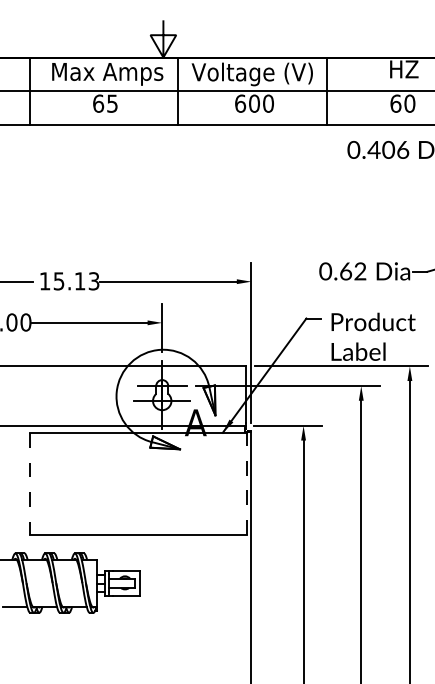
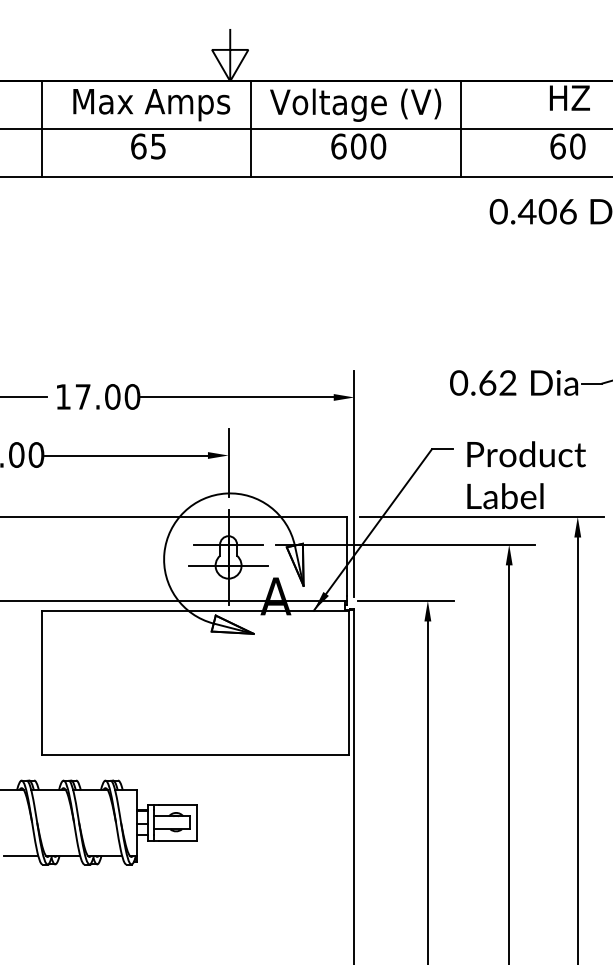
text: (76, 281) -> (107, 396), 15.13 -> 17.00
line: (247, 483) -> (348, 682), dashed -> solid
line: (30, 484) -> (42, 683), dashed -> solid

